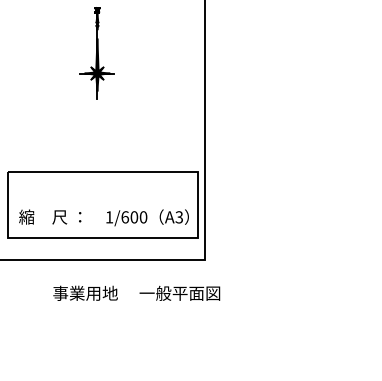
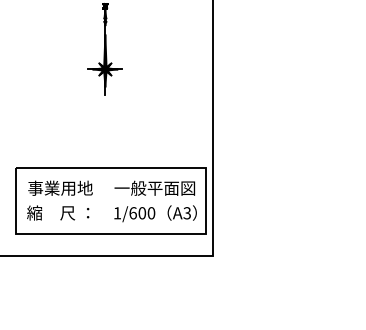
text: (136, 292) -> (111, 187), moved

